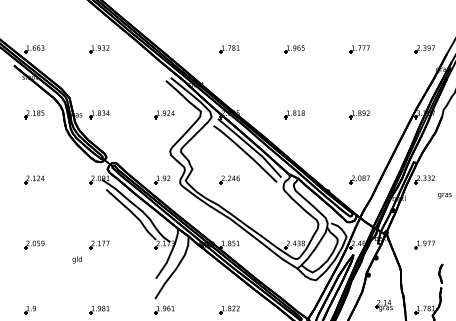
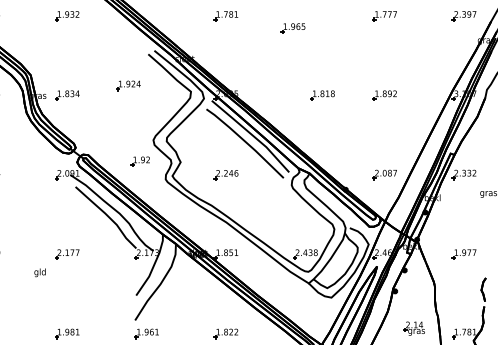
part: (294, 49) -> (292, 28), moved
part: (164, 114) -> (128, 85), moved
part: (294, 114) -> (322, 95), moved
part: (162, 179) -> (140, 161), moved

